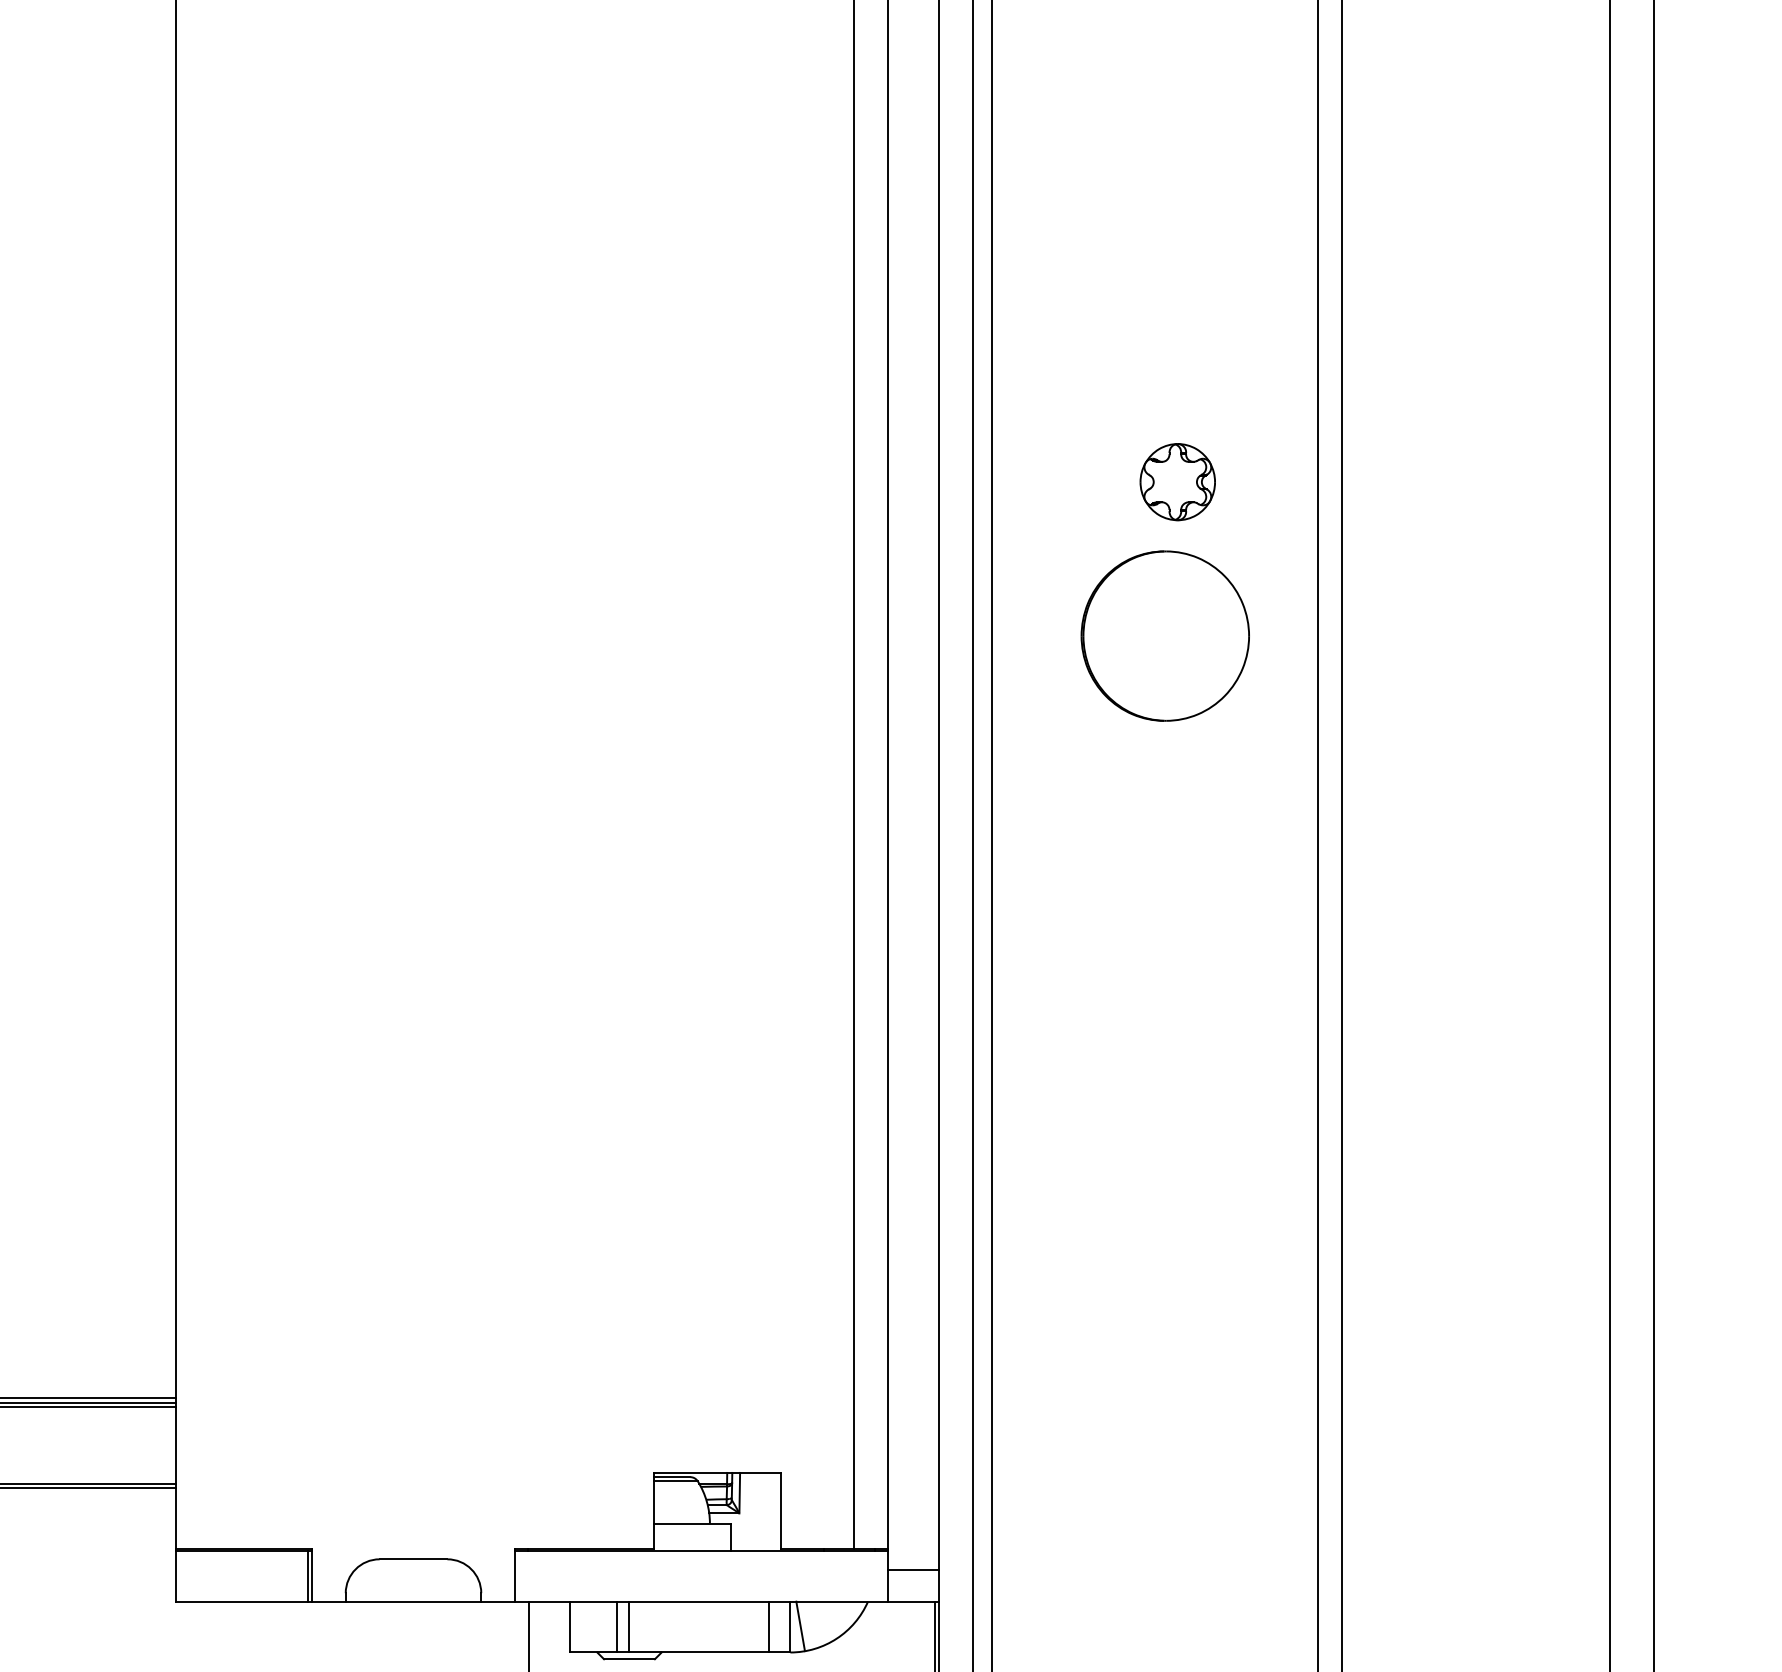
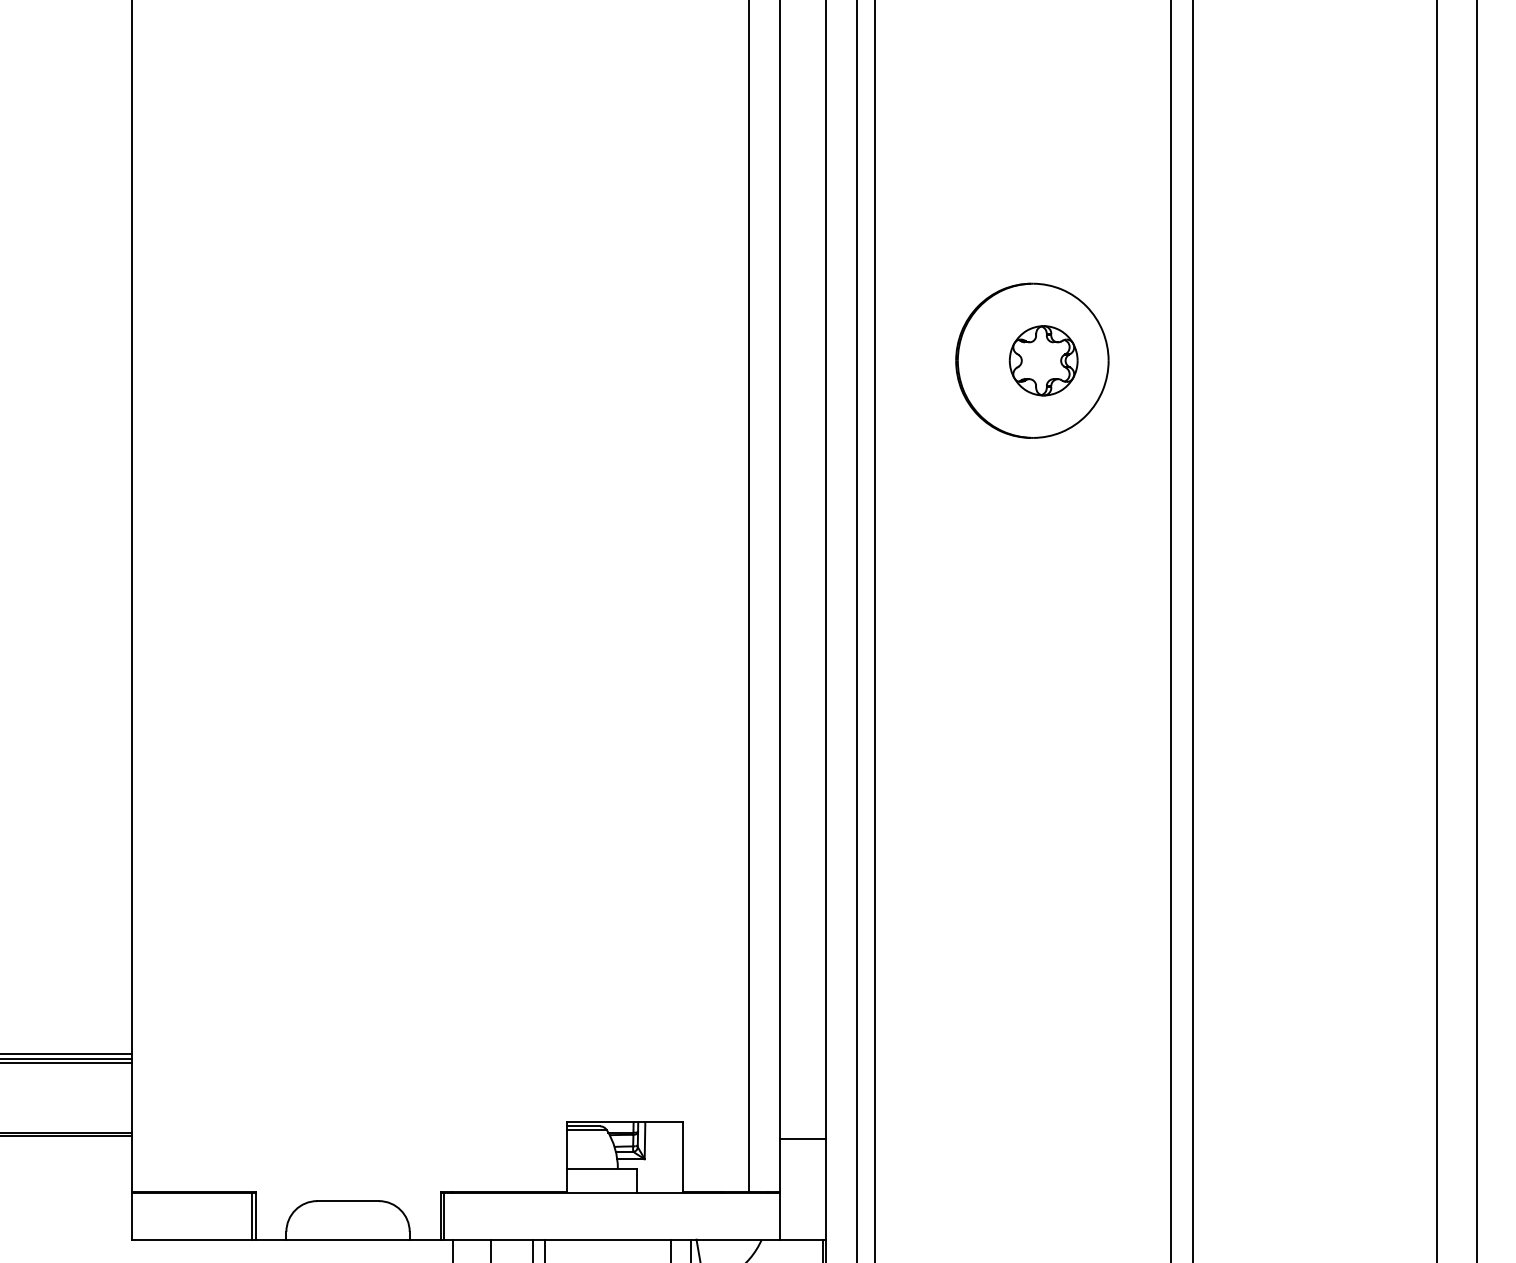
part: (1177, 482) -> (1043, 361), moved
line: (912, 1569) -> (802, 1139), moved
line: (519, 1575) -> (444, 1215), added

